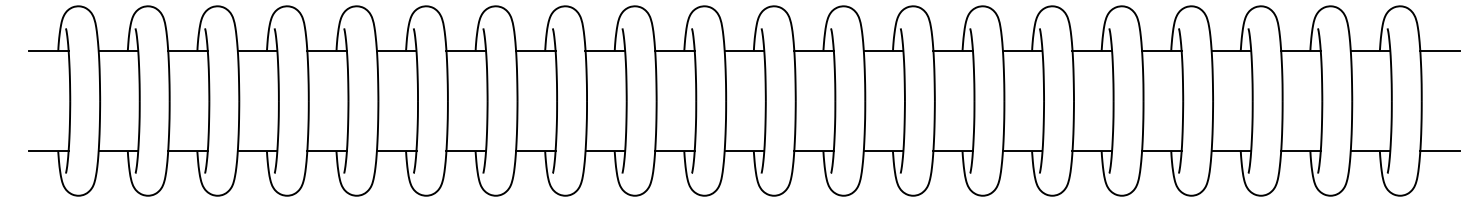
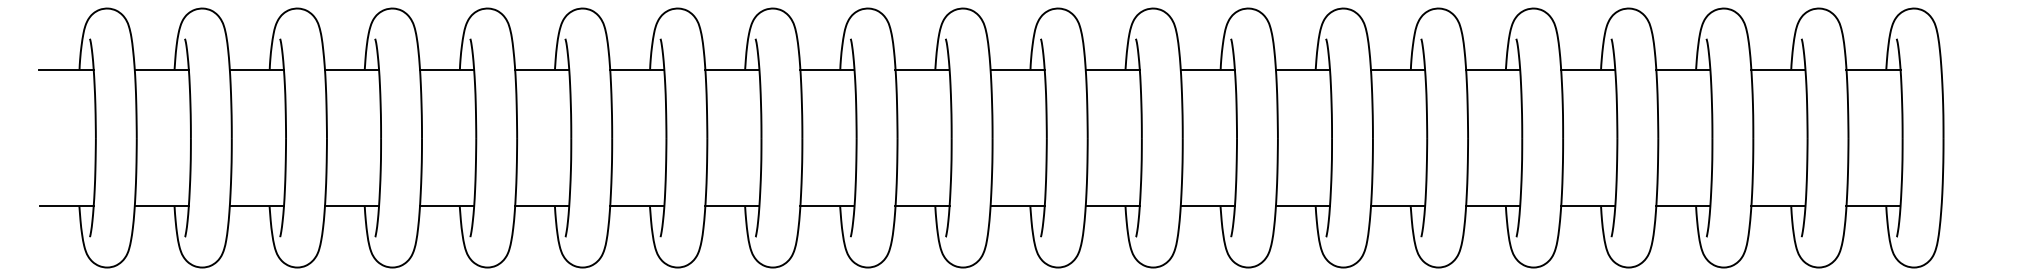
line: (1439, 51) -> (1967, 70), removed
line: (1439, 150) -> (1967, 205), removed

